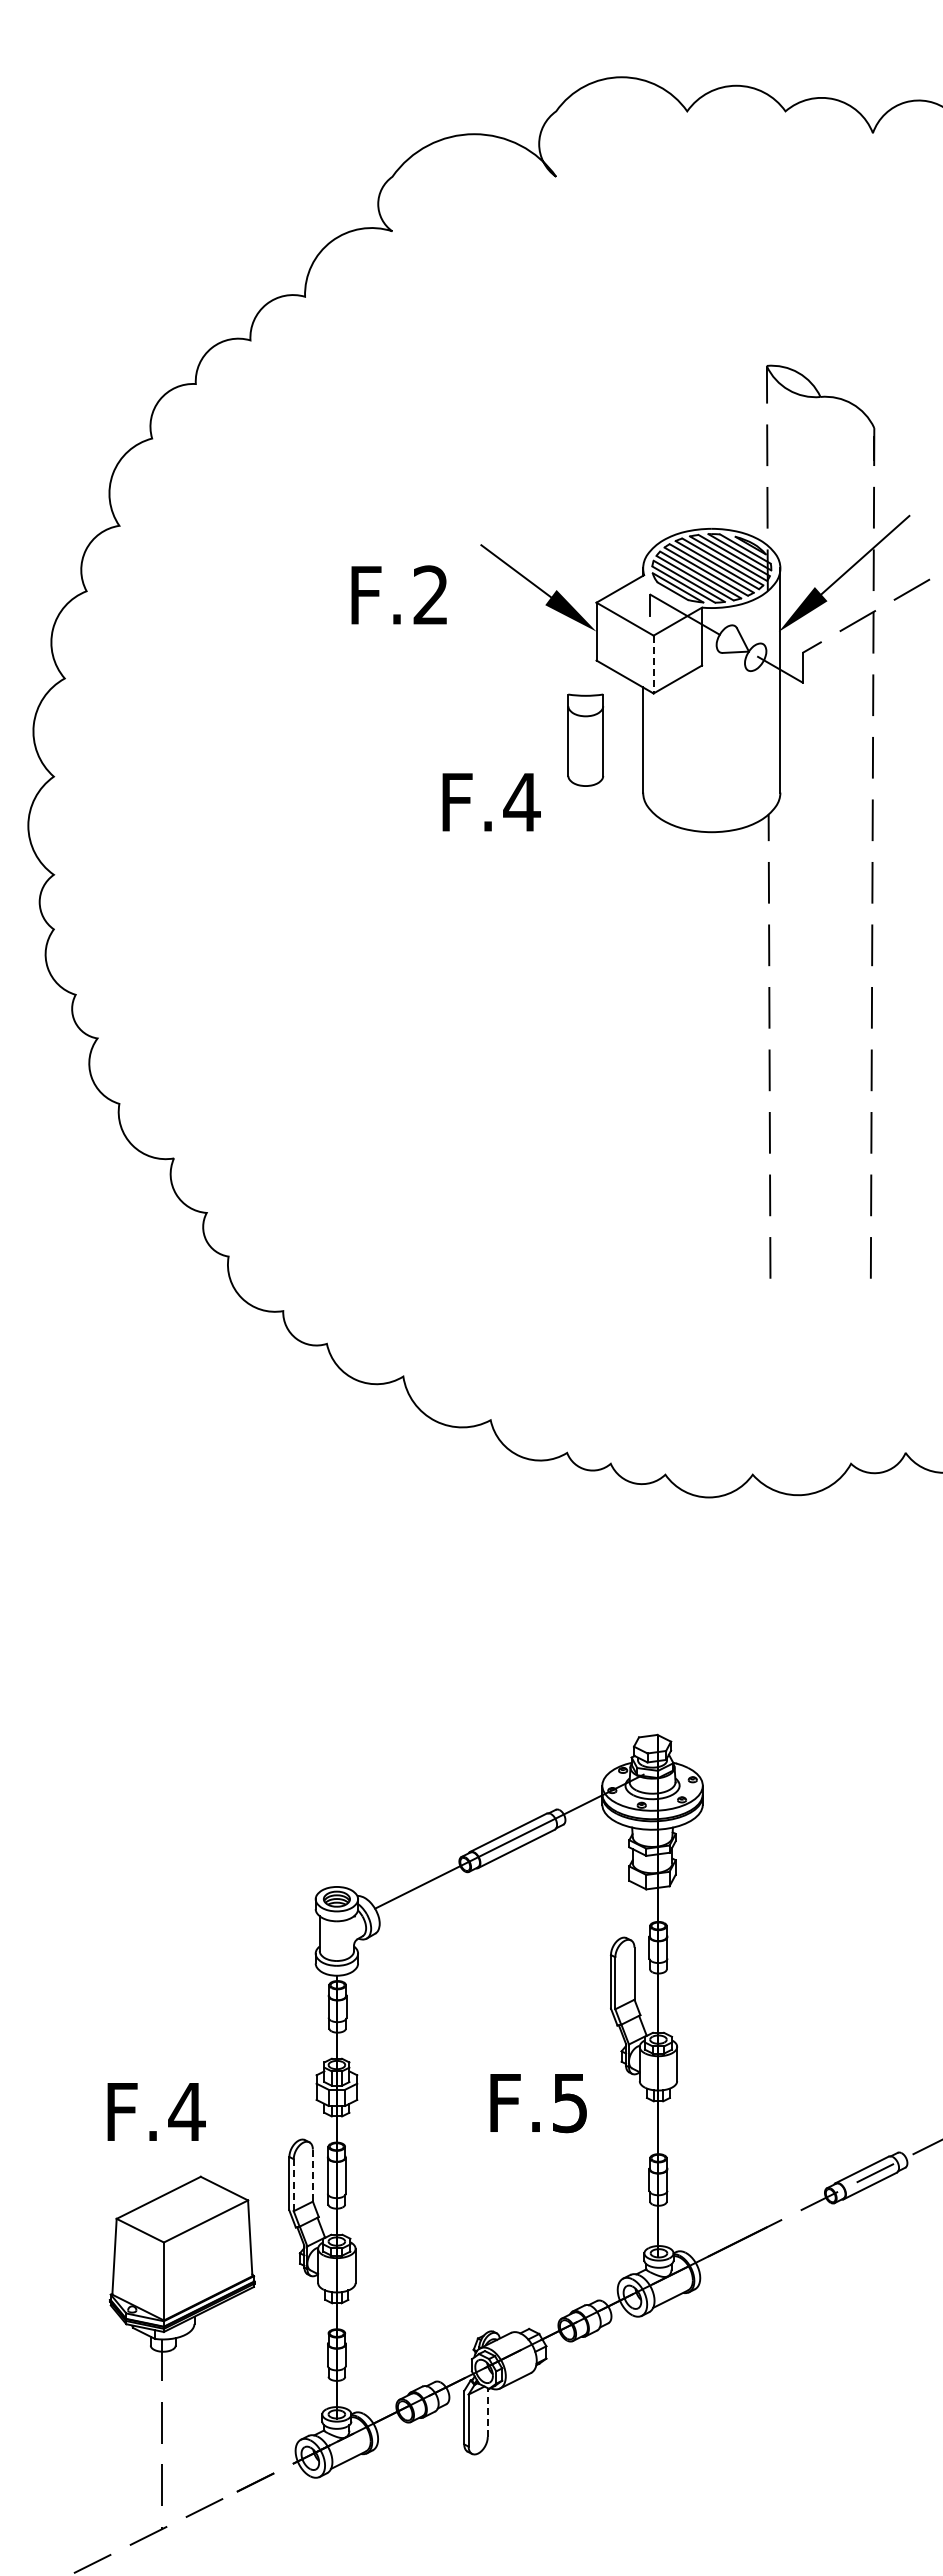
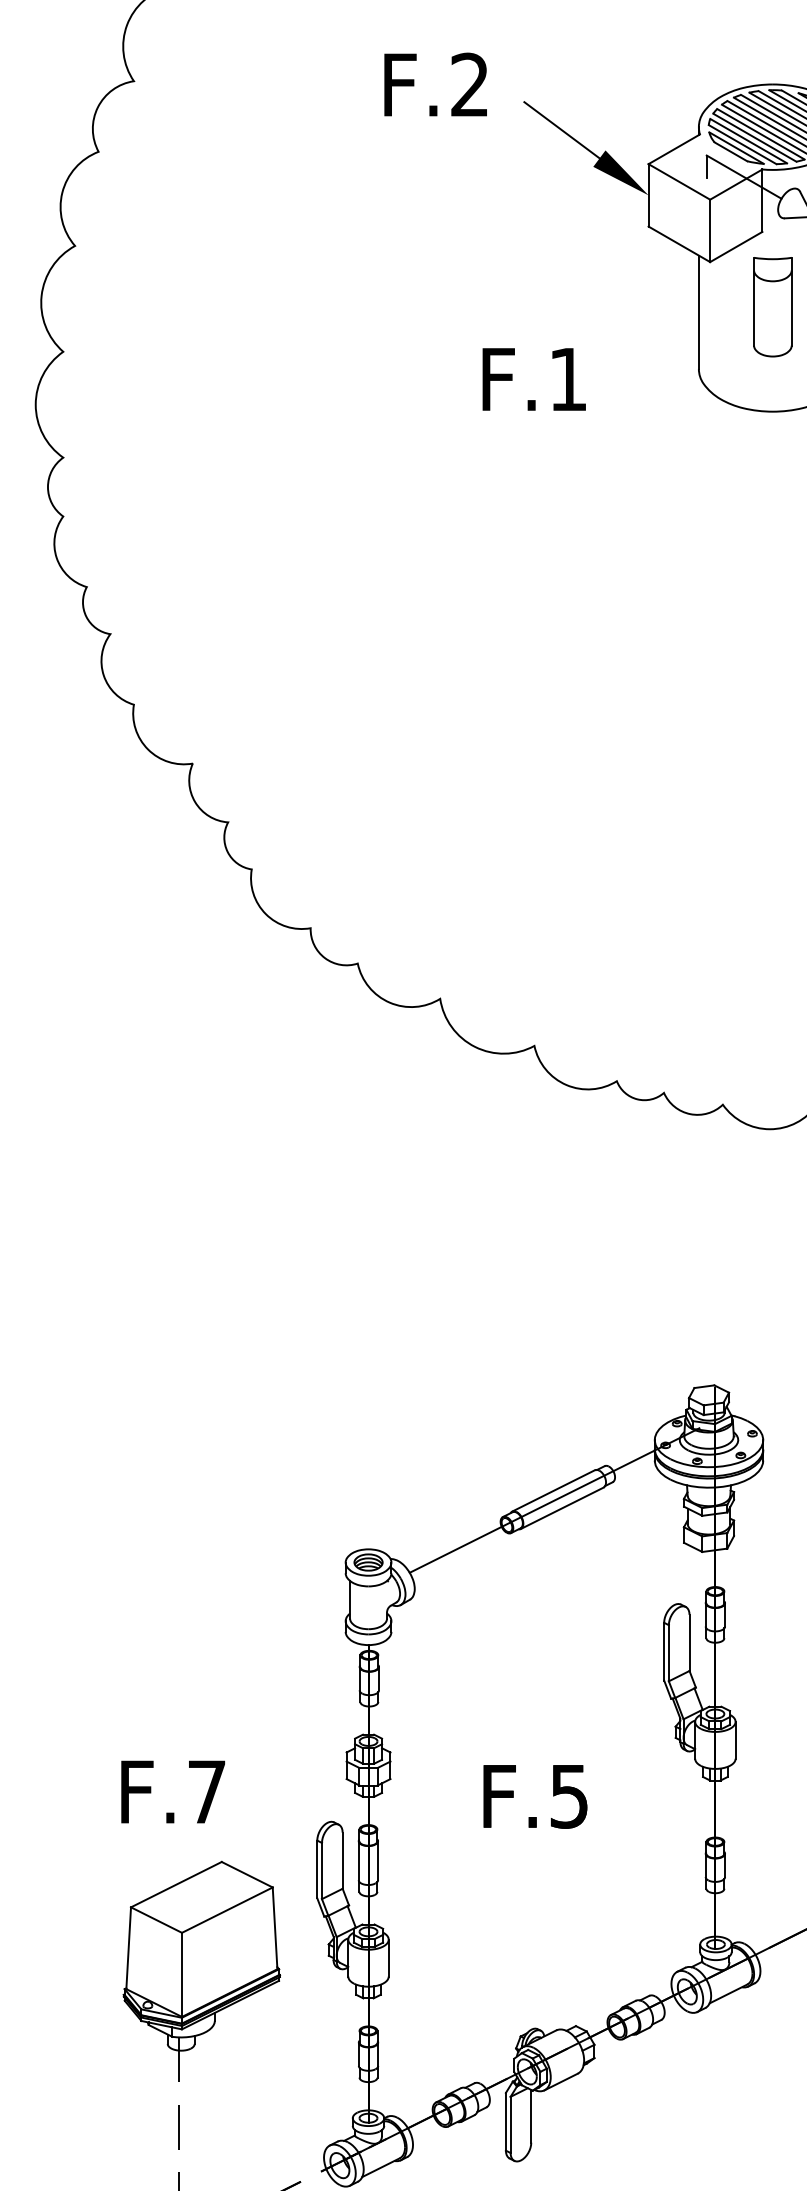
text: (398, 594) -> (434, 84), moved
line: (653, 664) -> (710, 230), dashed -> solid
part: (585, 739) -> (772, 306), moved
text: (521, 802) -> (567, 379), F.4 -> F.1
text: (538, 2103) -> (535, 1796), moved
text: (186, 2111) -> (206, 1791), F.4 -> F.7
line: (312, 2176) -> (342, 1861), dashed -> solid
line: (293, 2185) -> (321, 1871), dashed -> solid
line: (487, 2412) -> (530, 2116), dashed -> solid

